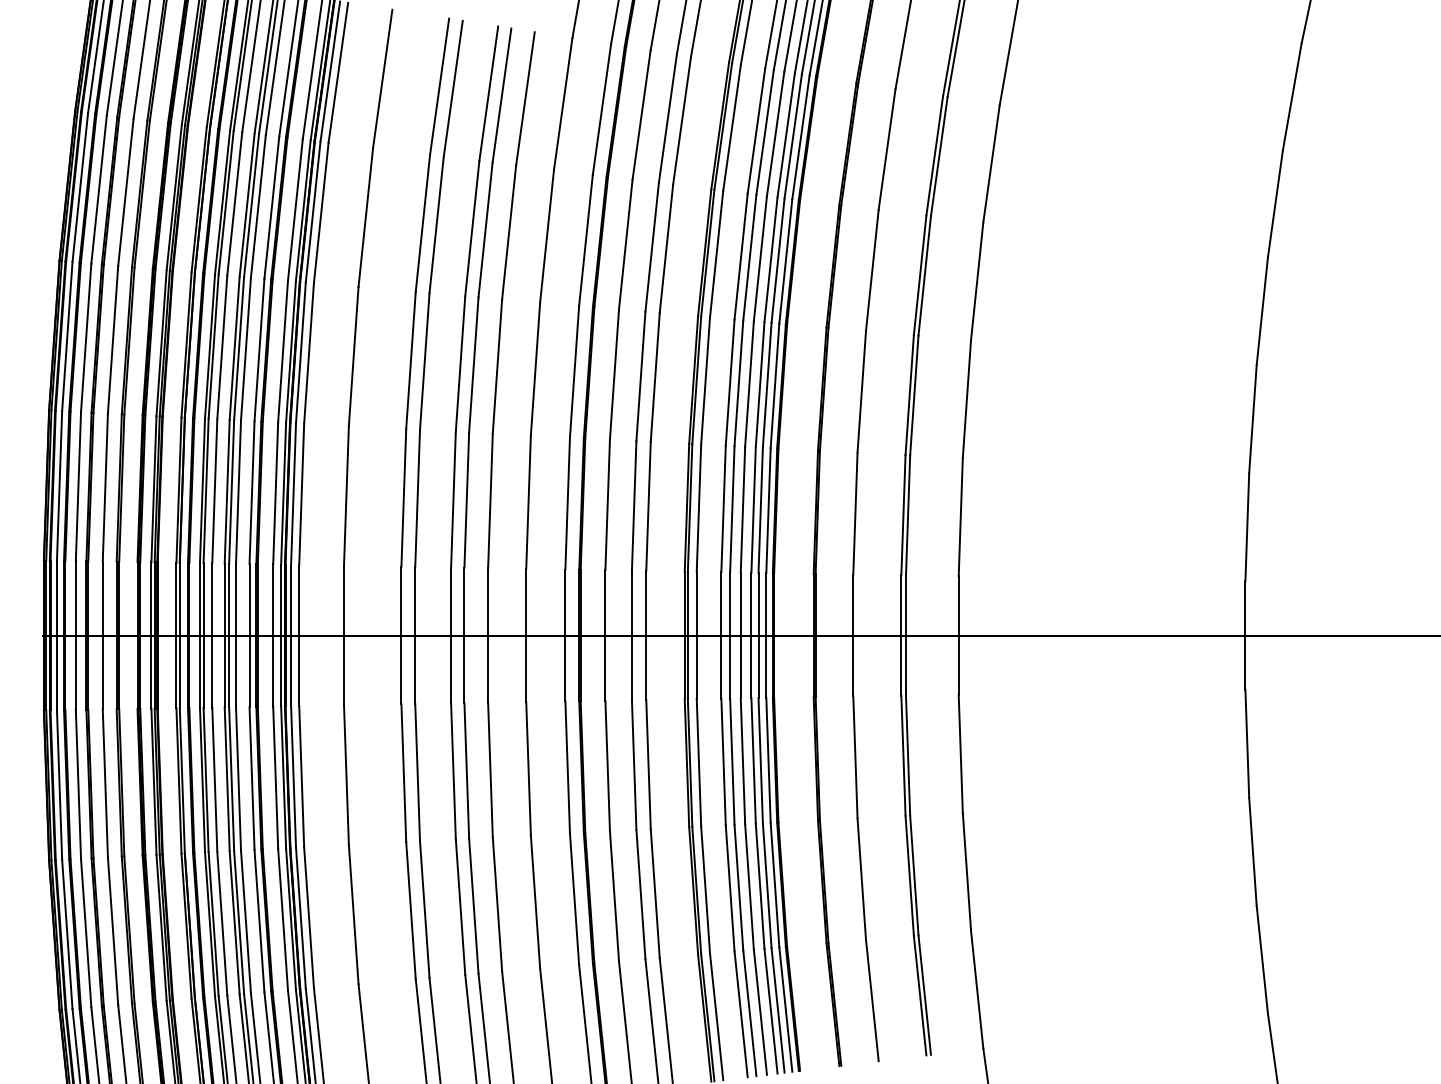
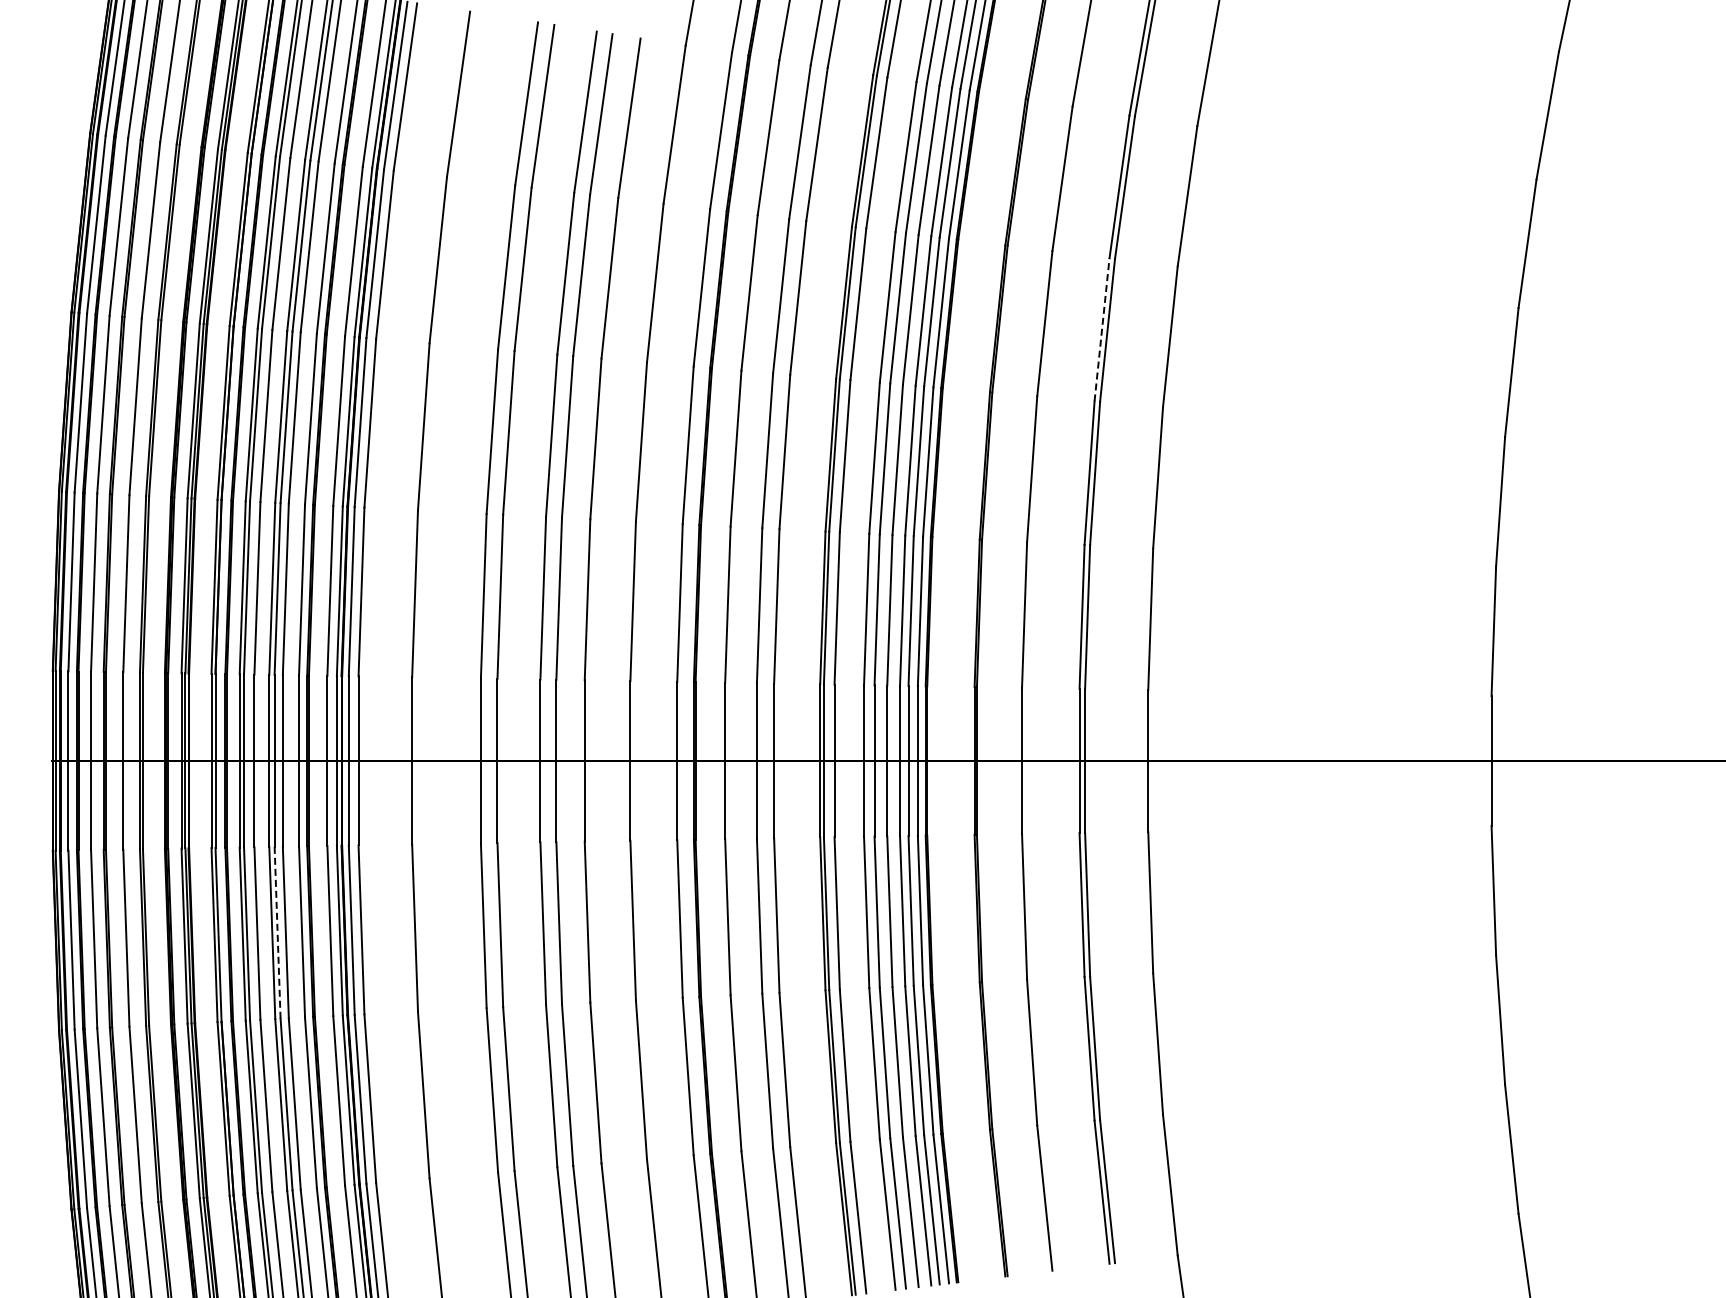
line: (920, 275) -> (1102, 329), solid -> dashed
line: (231, 778) -> (277, 932), solid -> dashed

